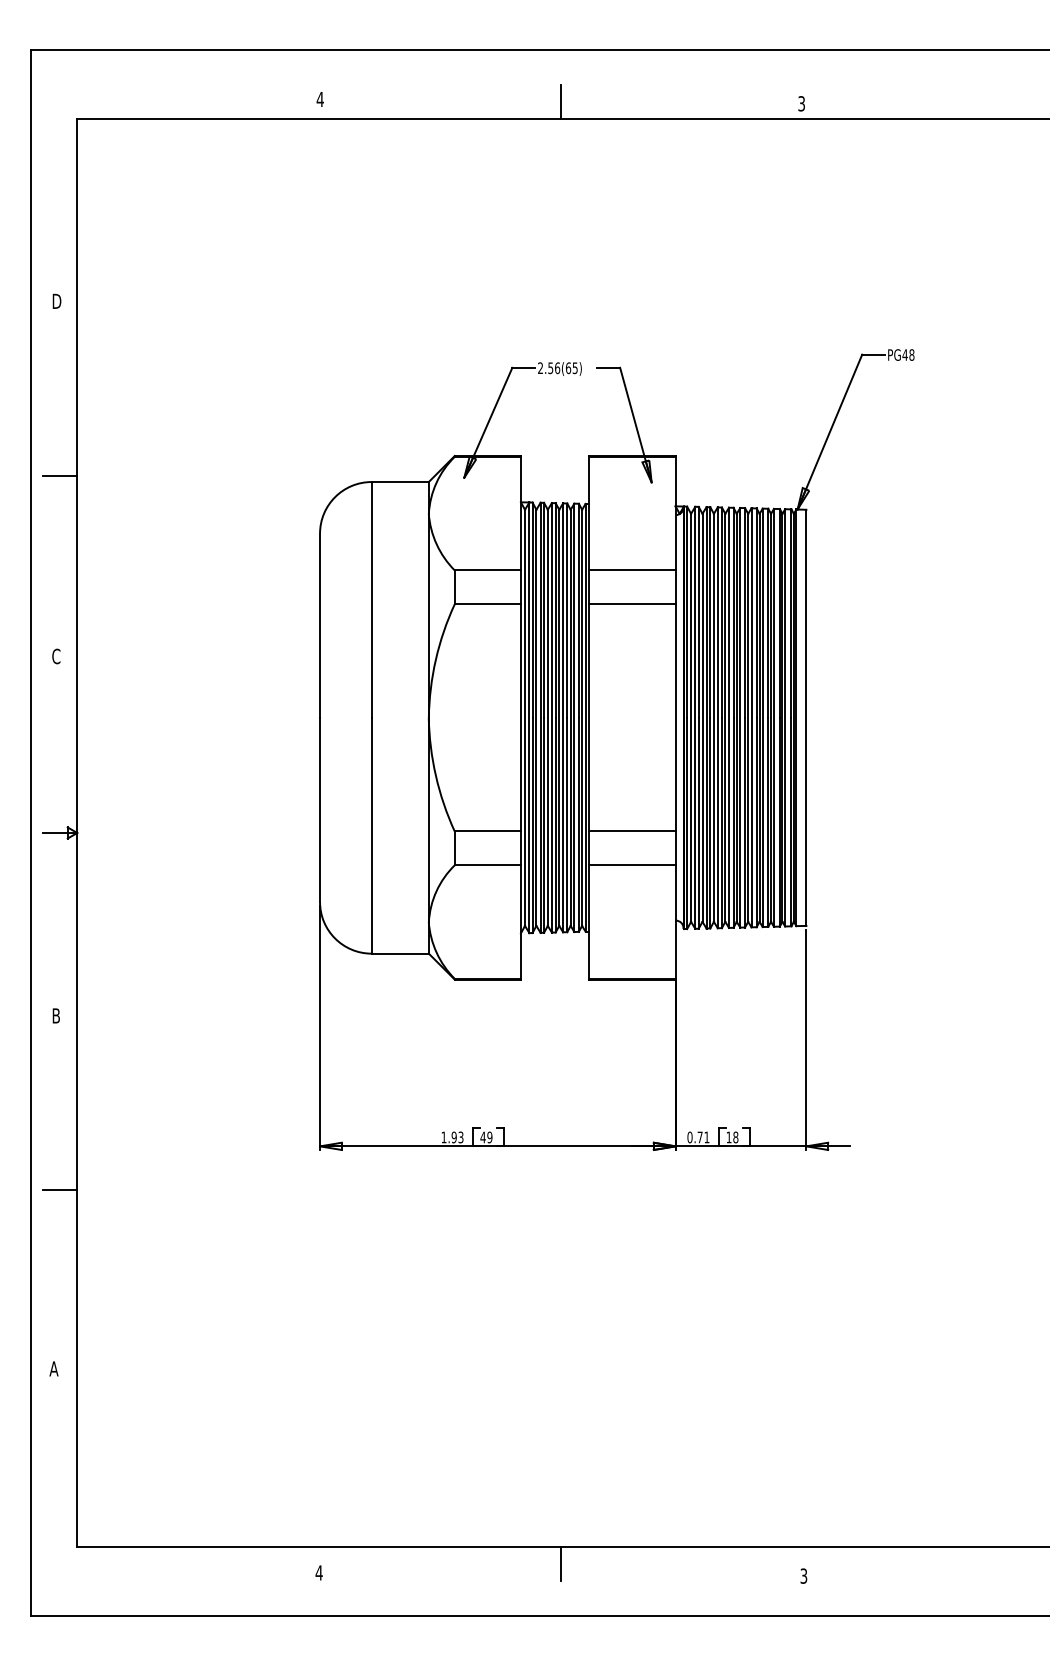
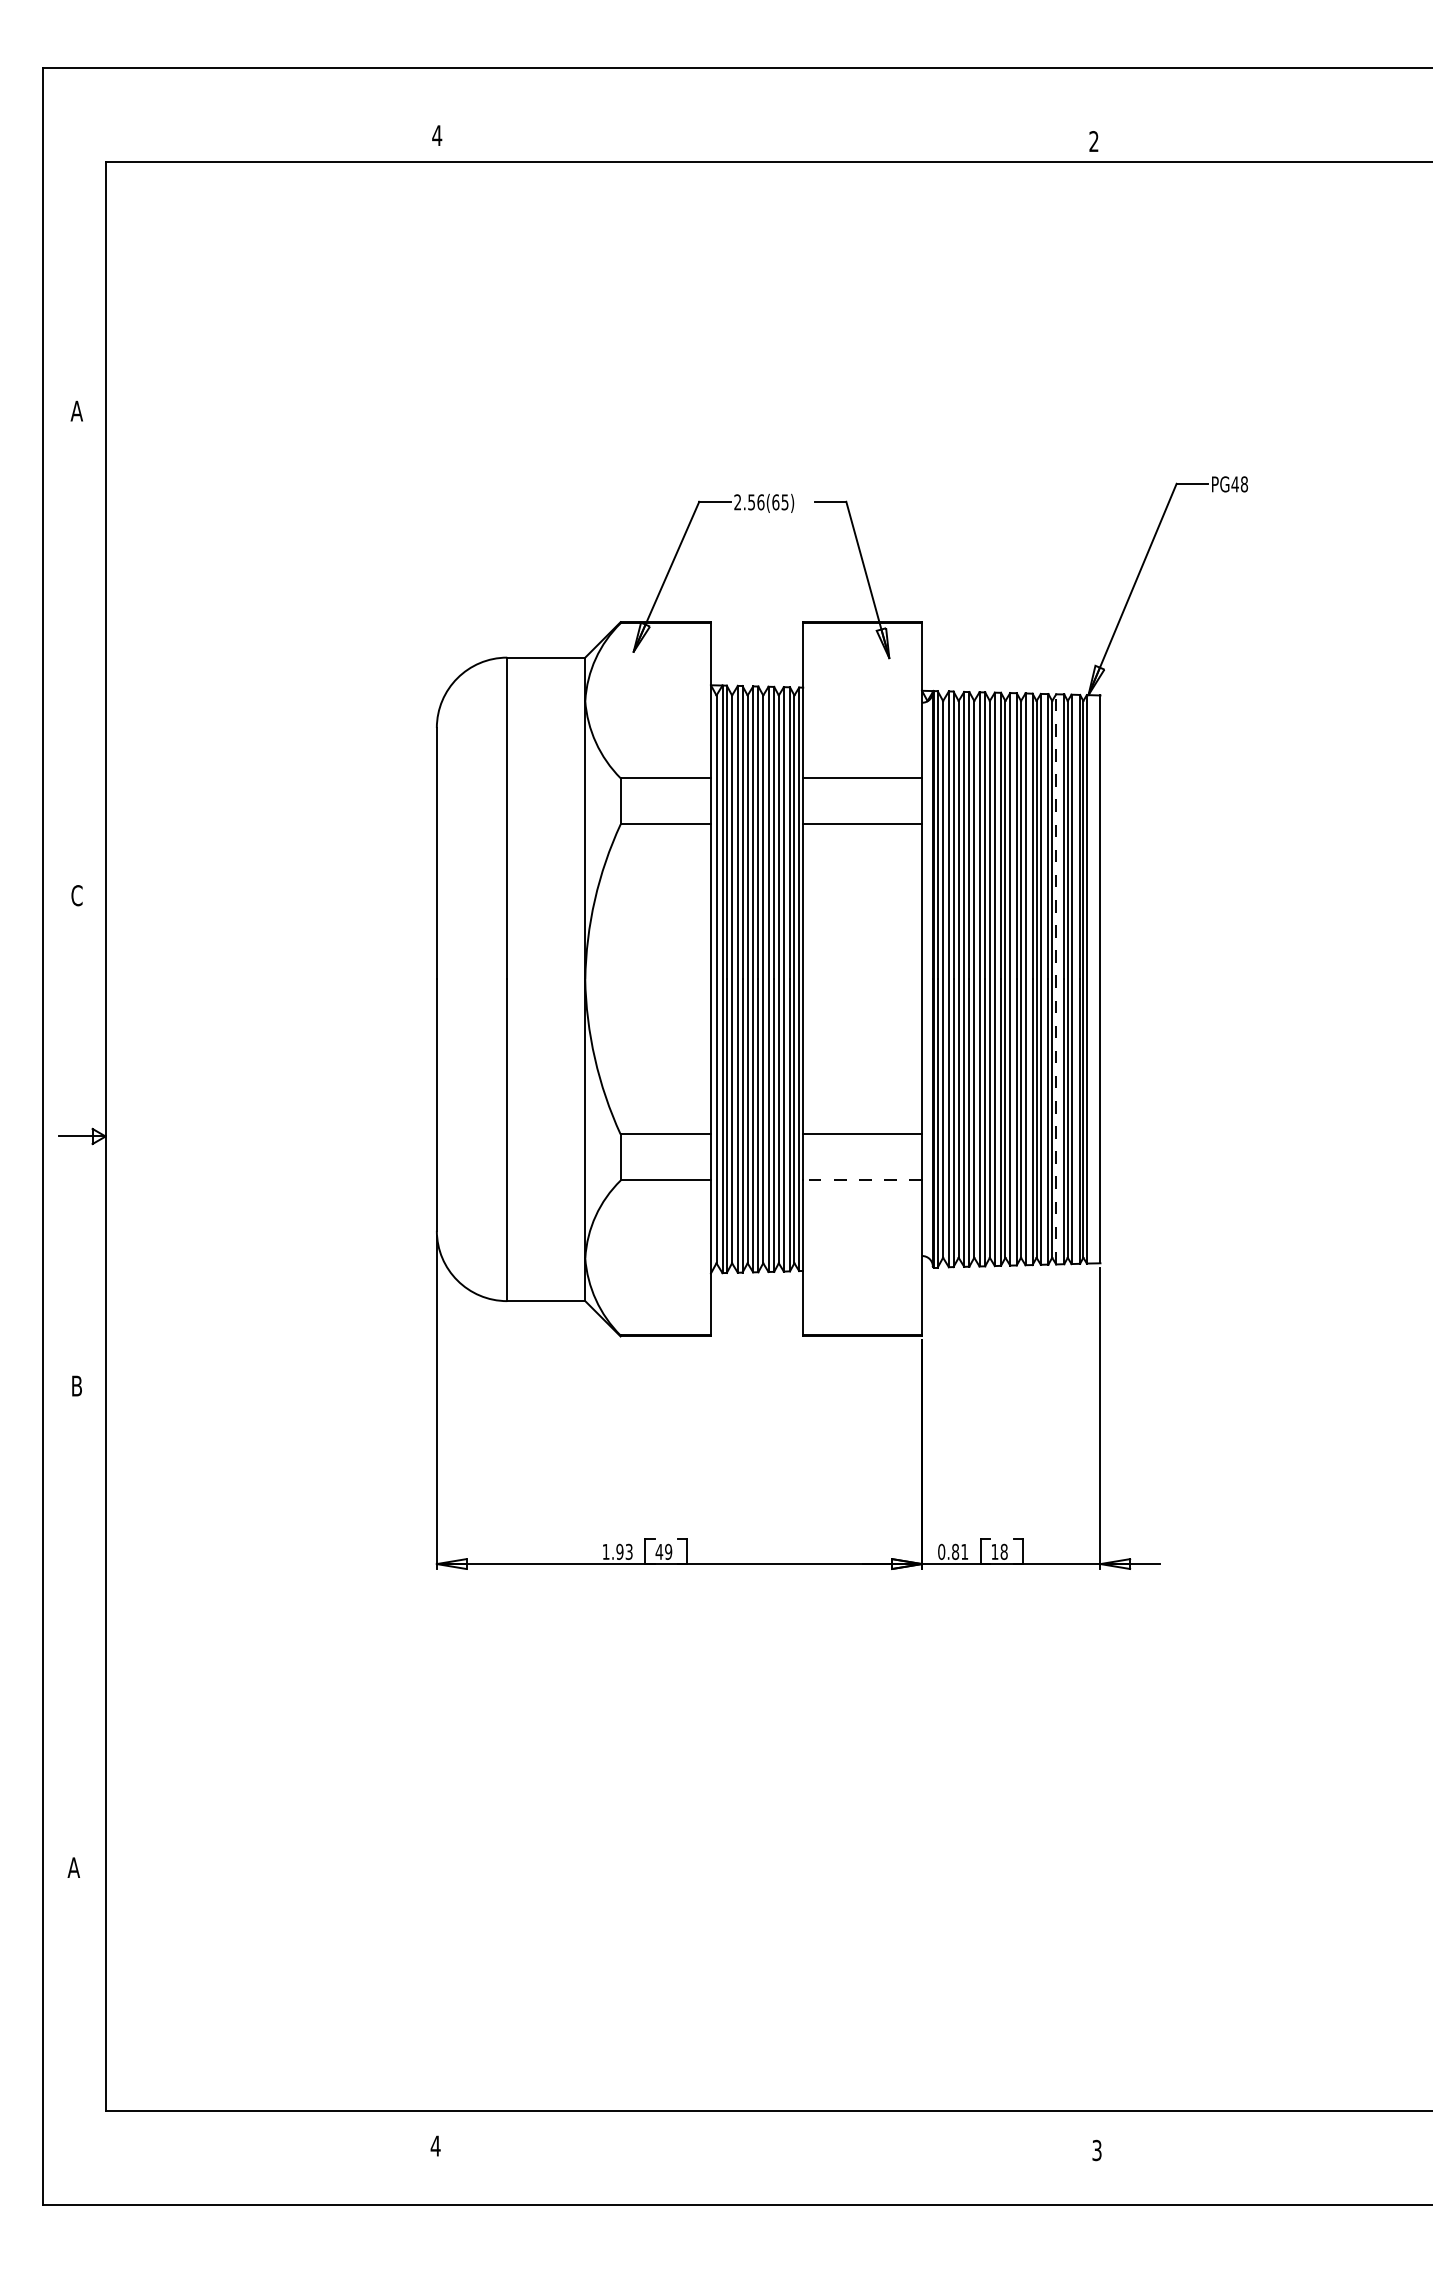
line: (560, 101) -> (765, 138), removed
text: (801, 103) -> (1093, 141), 3 -> 2
text: (55, 300) -> (76, 410), D -> A
line: (59, 476) -> (81, 649), removed
line: (774, 717) -> (1056, 978), solid -> dashed
line: (632, 865) -> (862, 1180), solid -> dashed
text: (700, 1137) -> (955, 1551), 0.71 -> 0.81
line: (59, 1189) -> (81, 1623), removed
line: (560, 1563) -> (765, 2133), removed

